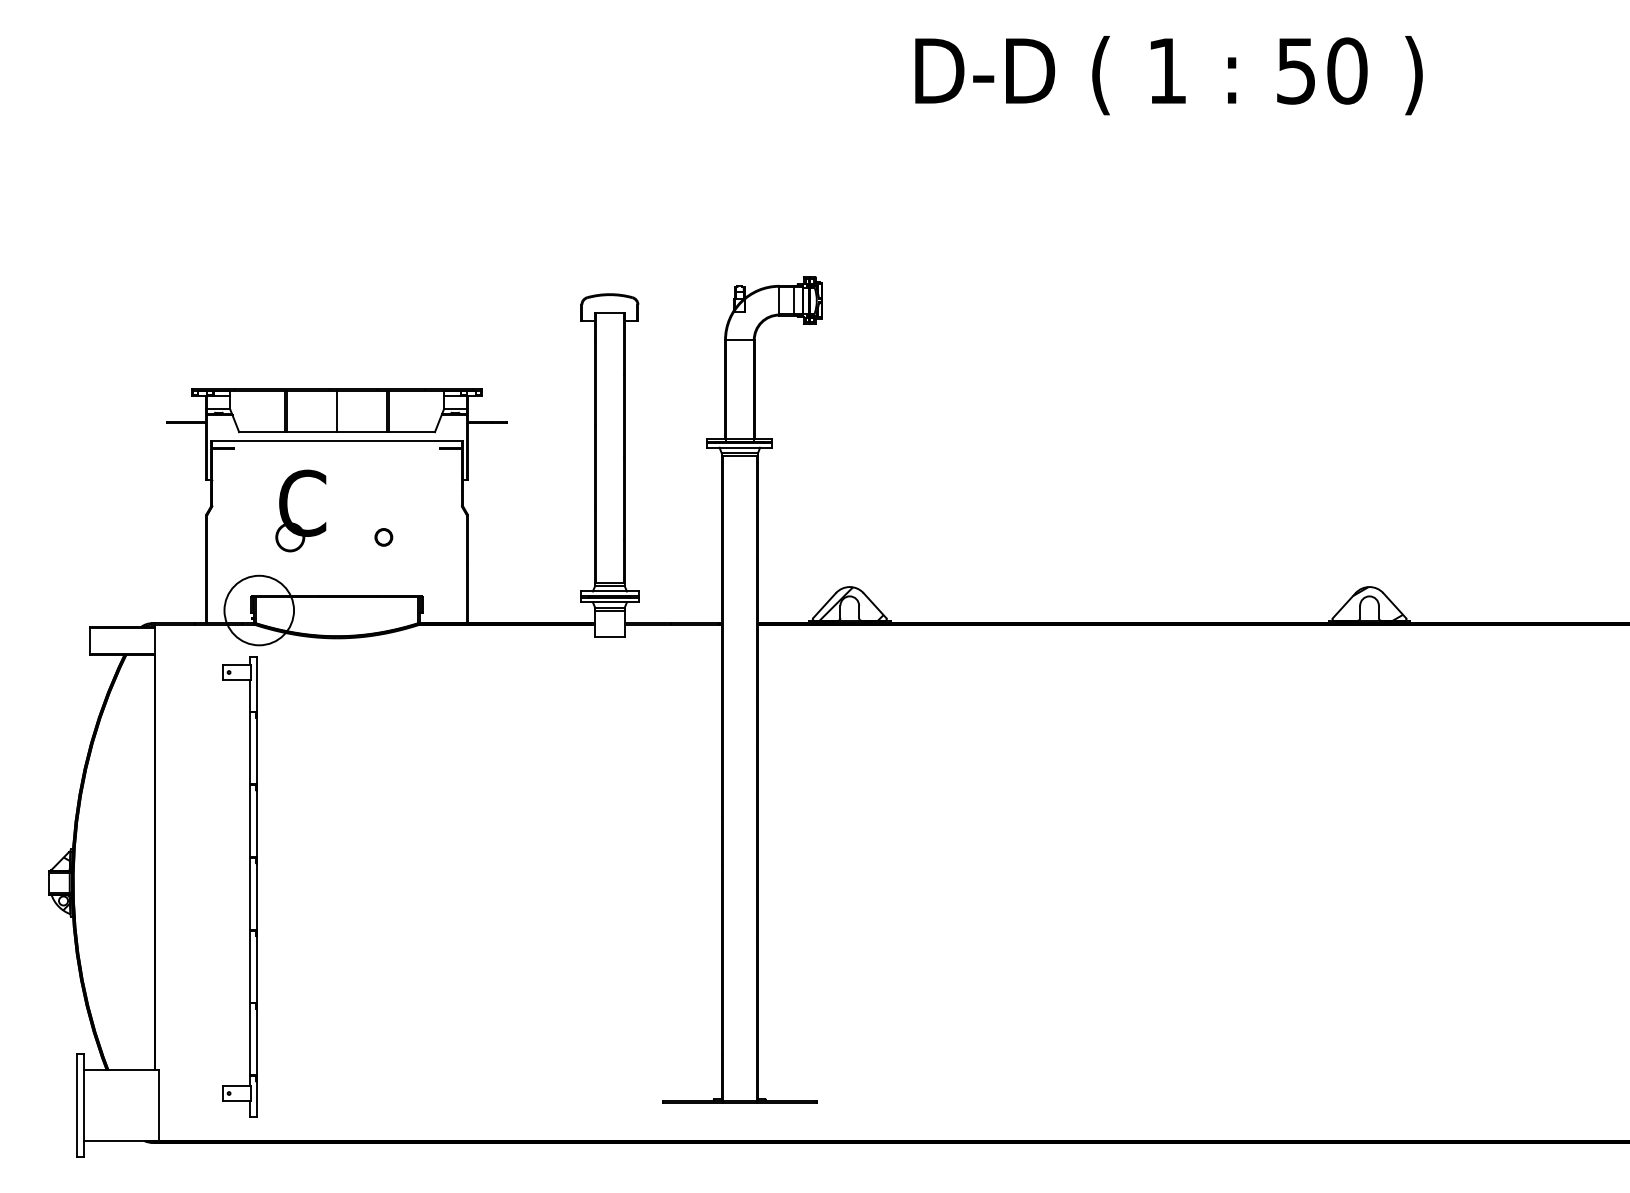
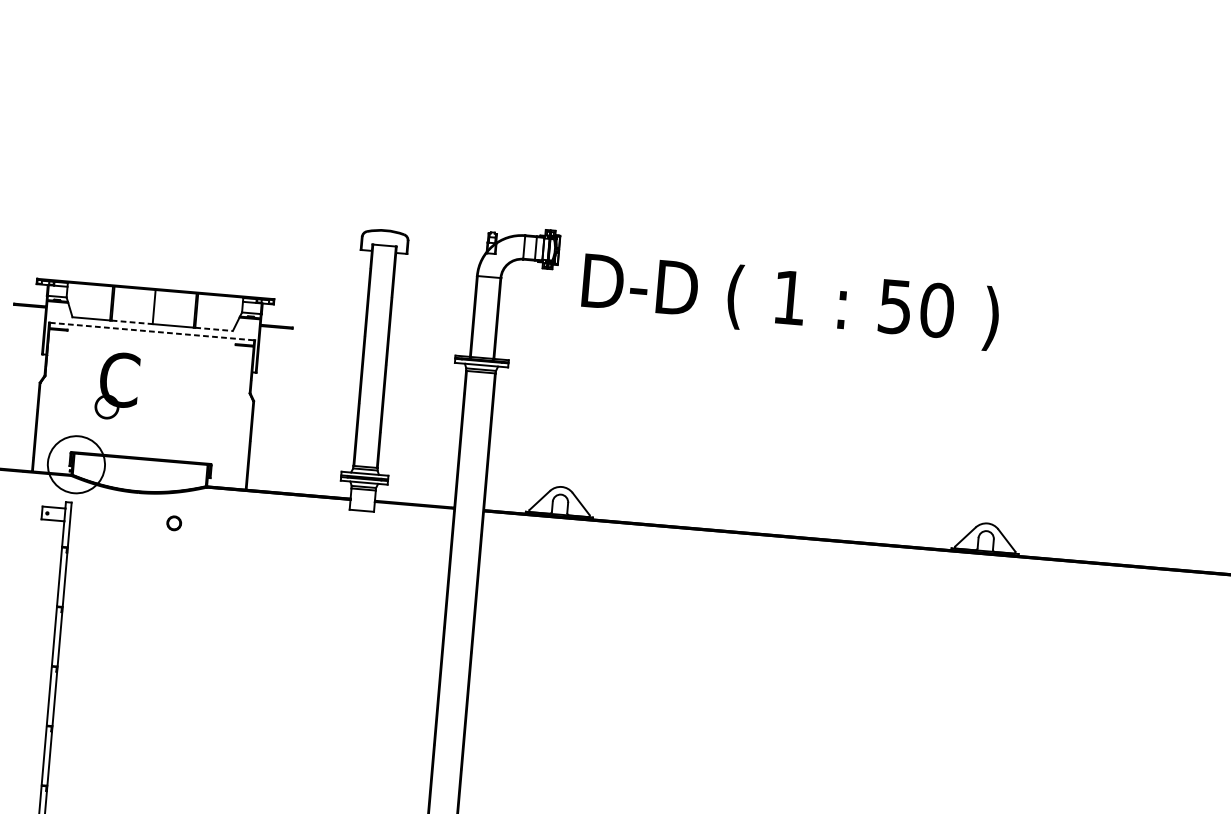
text: (1168, 75) -> (790, 301), moved
line: (312, 432) -> (132, 322), solid -> dashed
line: (412, 432) -> (214, 329), solid -> dashed
line: (337, 441) -> (152, 331), solid -> dashed
part: (383, 537) -> (173, 523), moved
hatch: (851, 603) -> (562, 500), removed
hatch: (1378, 603) -> (993, 537), removed

